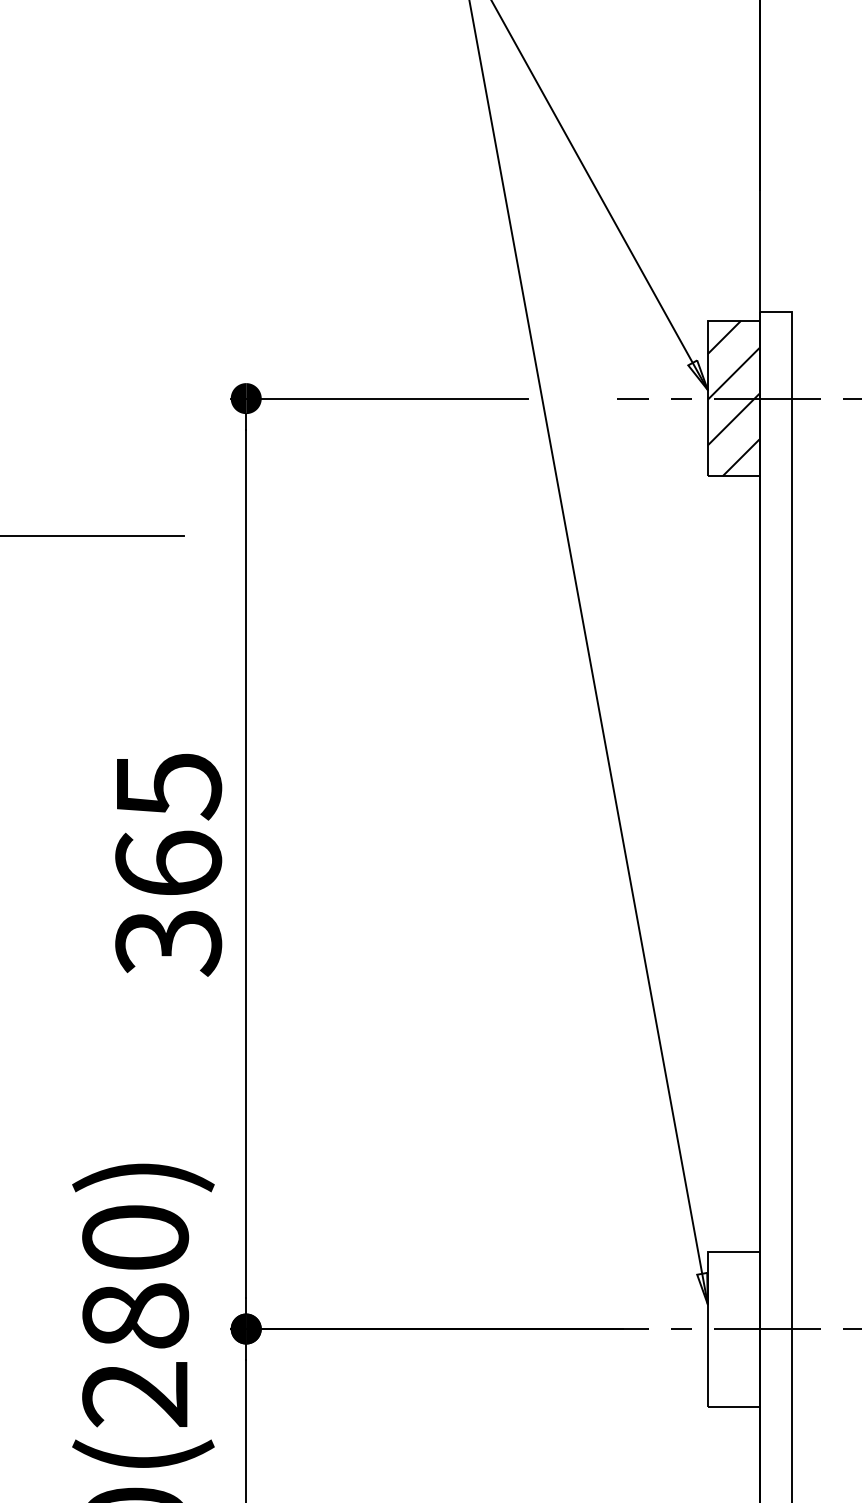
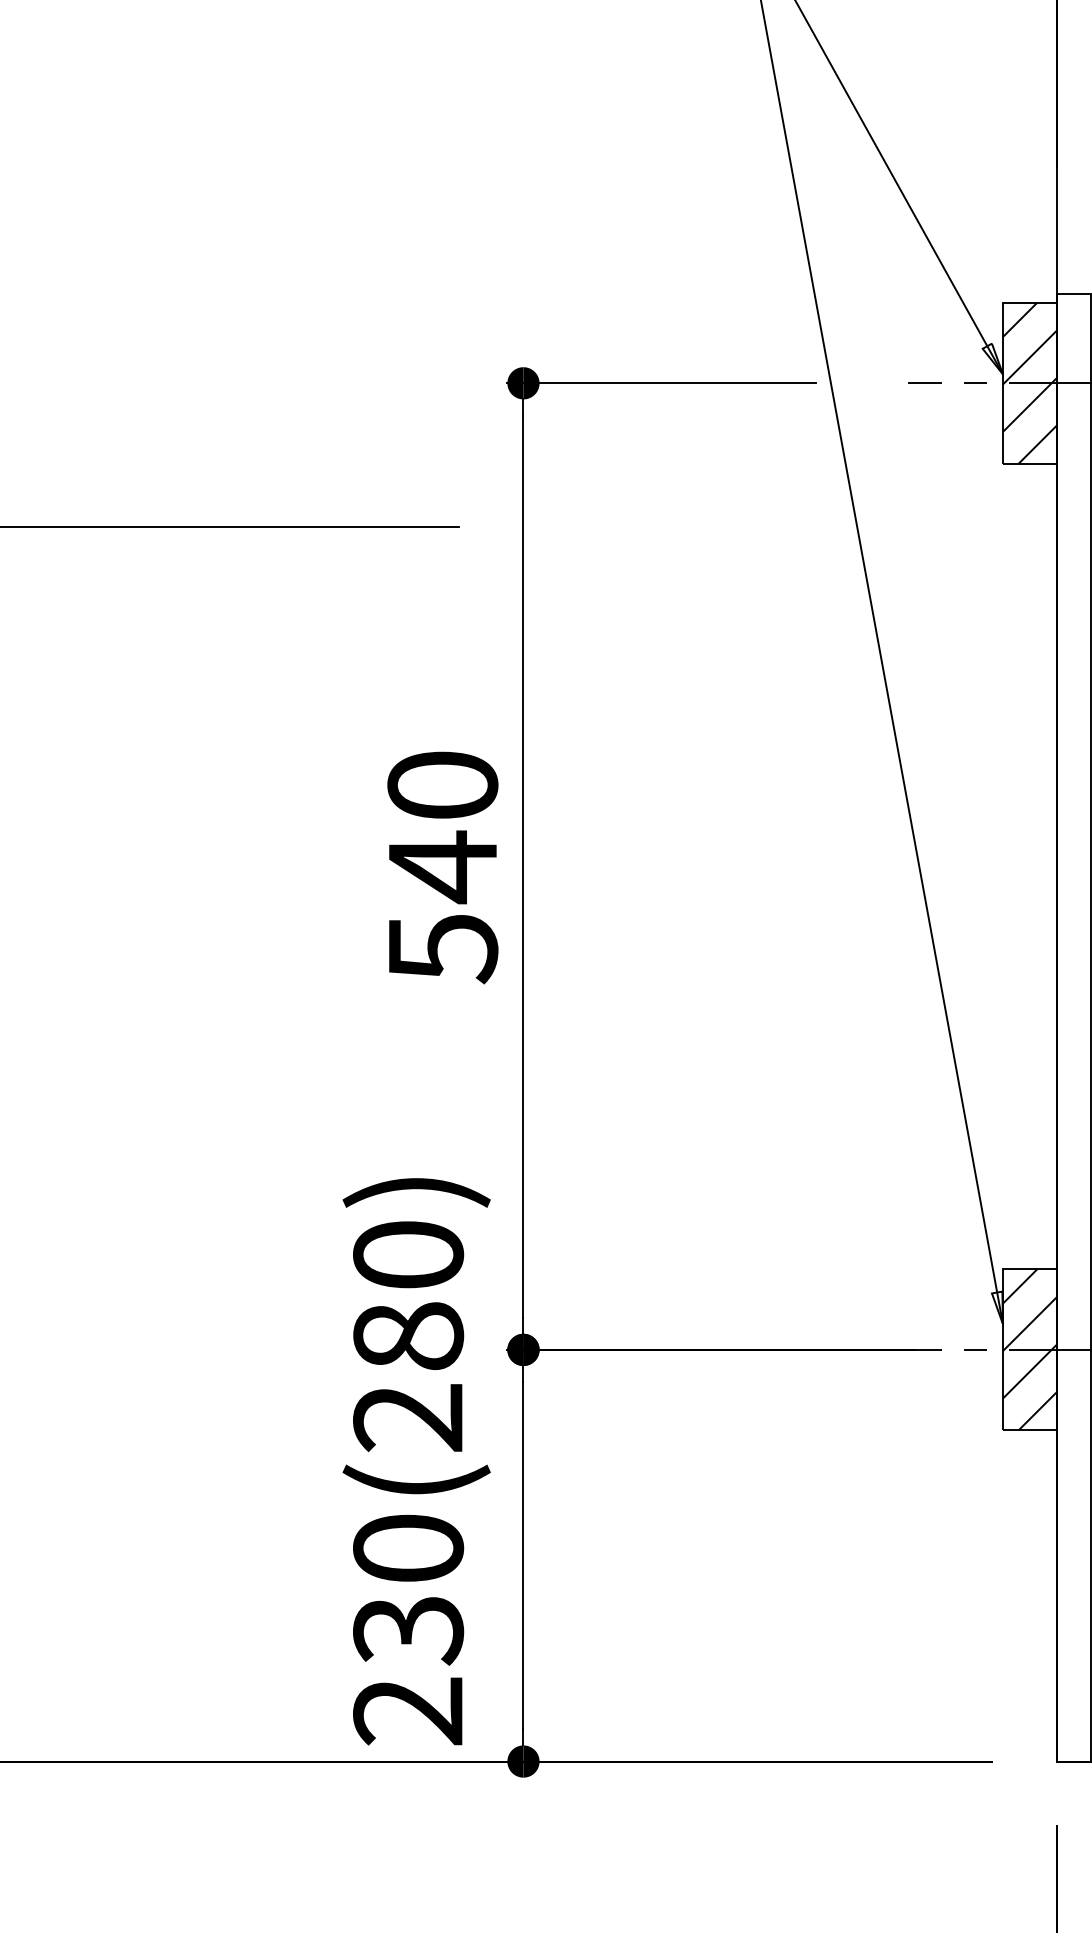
text: (168, 864) -> (442, 867), 365 -> 540
hatch: (733, 1328) -> (1029, 1349), added

